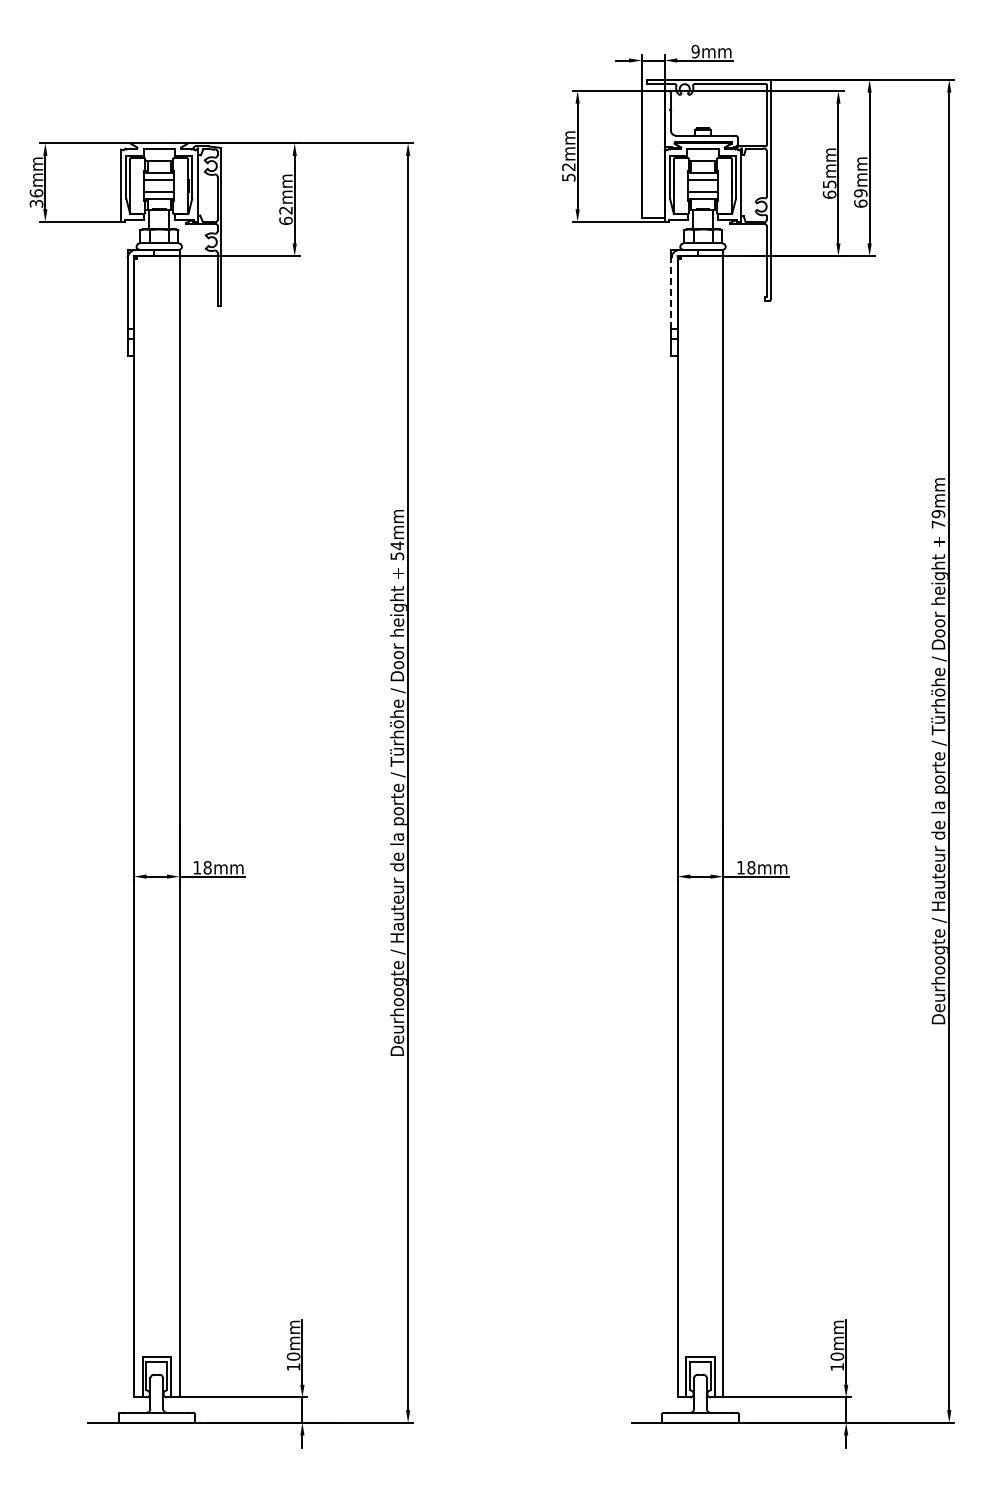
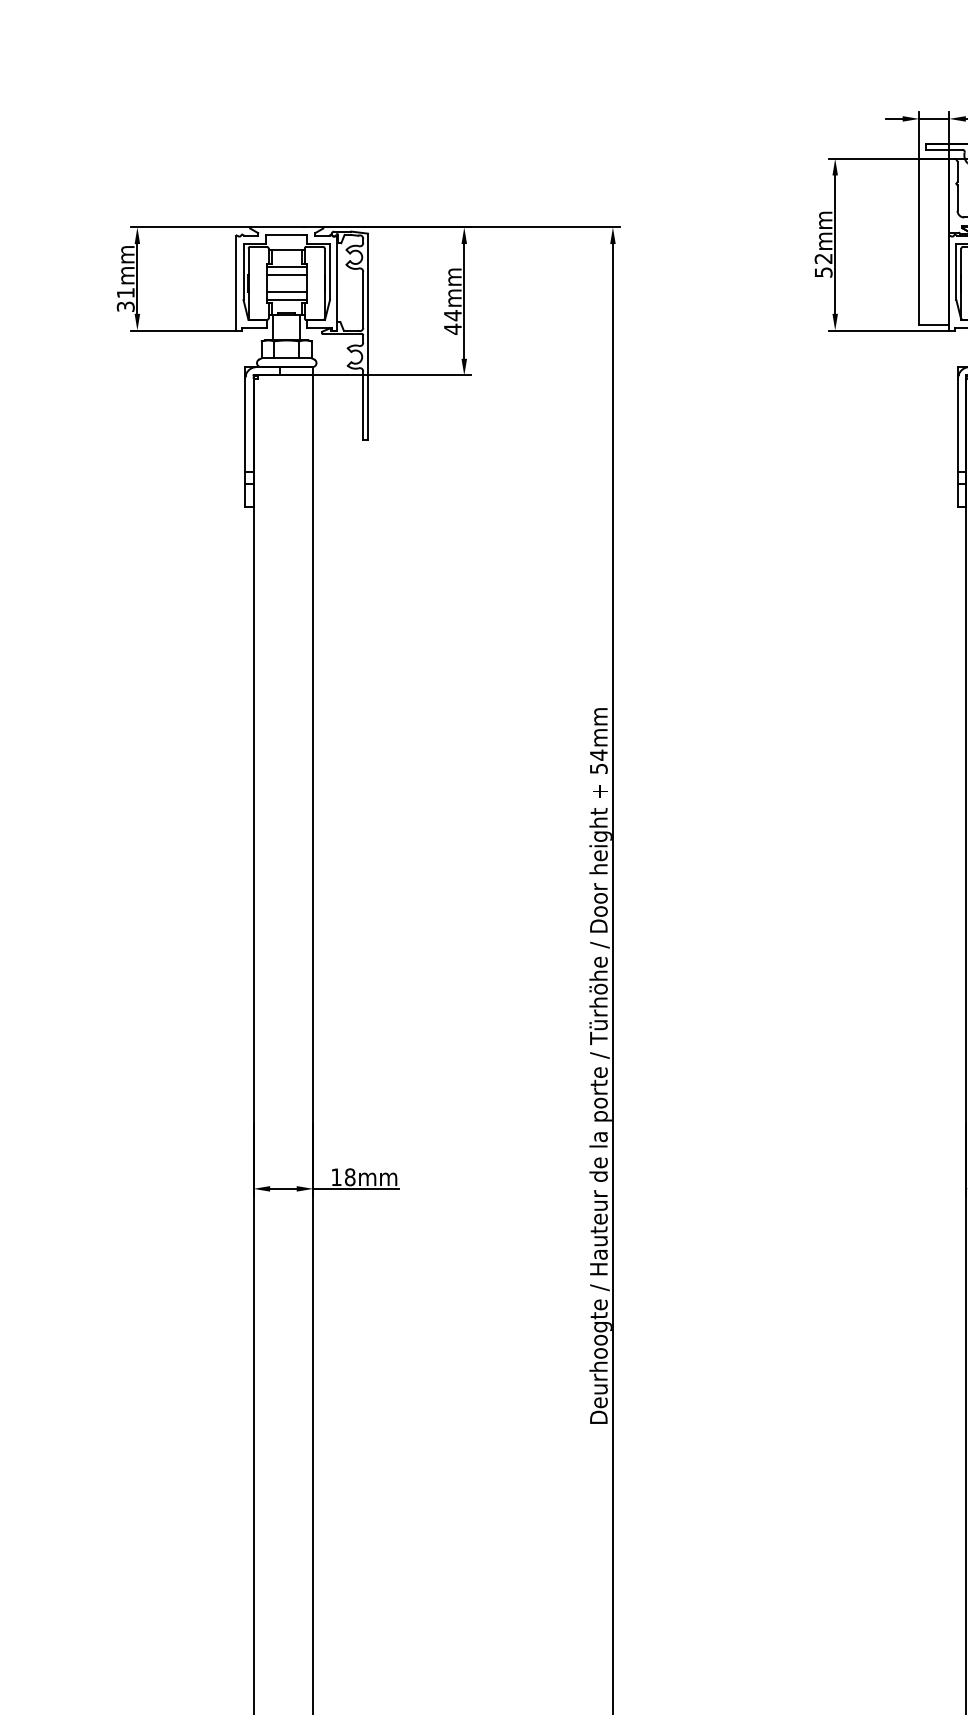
text: (36, 193) -> (125, 293), 36mm -> 31mm
text: (285, 215) -> (452, 322), 62mm -> 44mm
line: (671, 293) -> (958, 424), dashed -> solid

